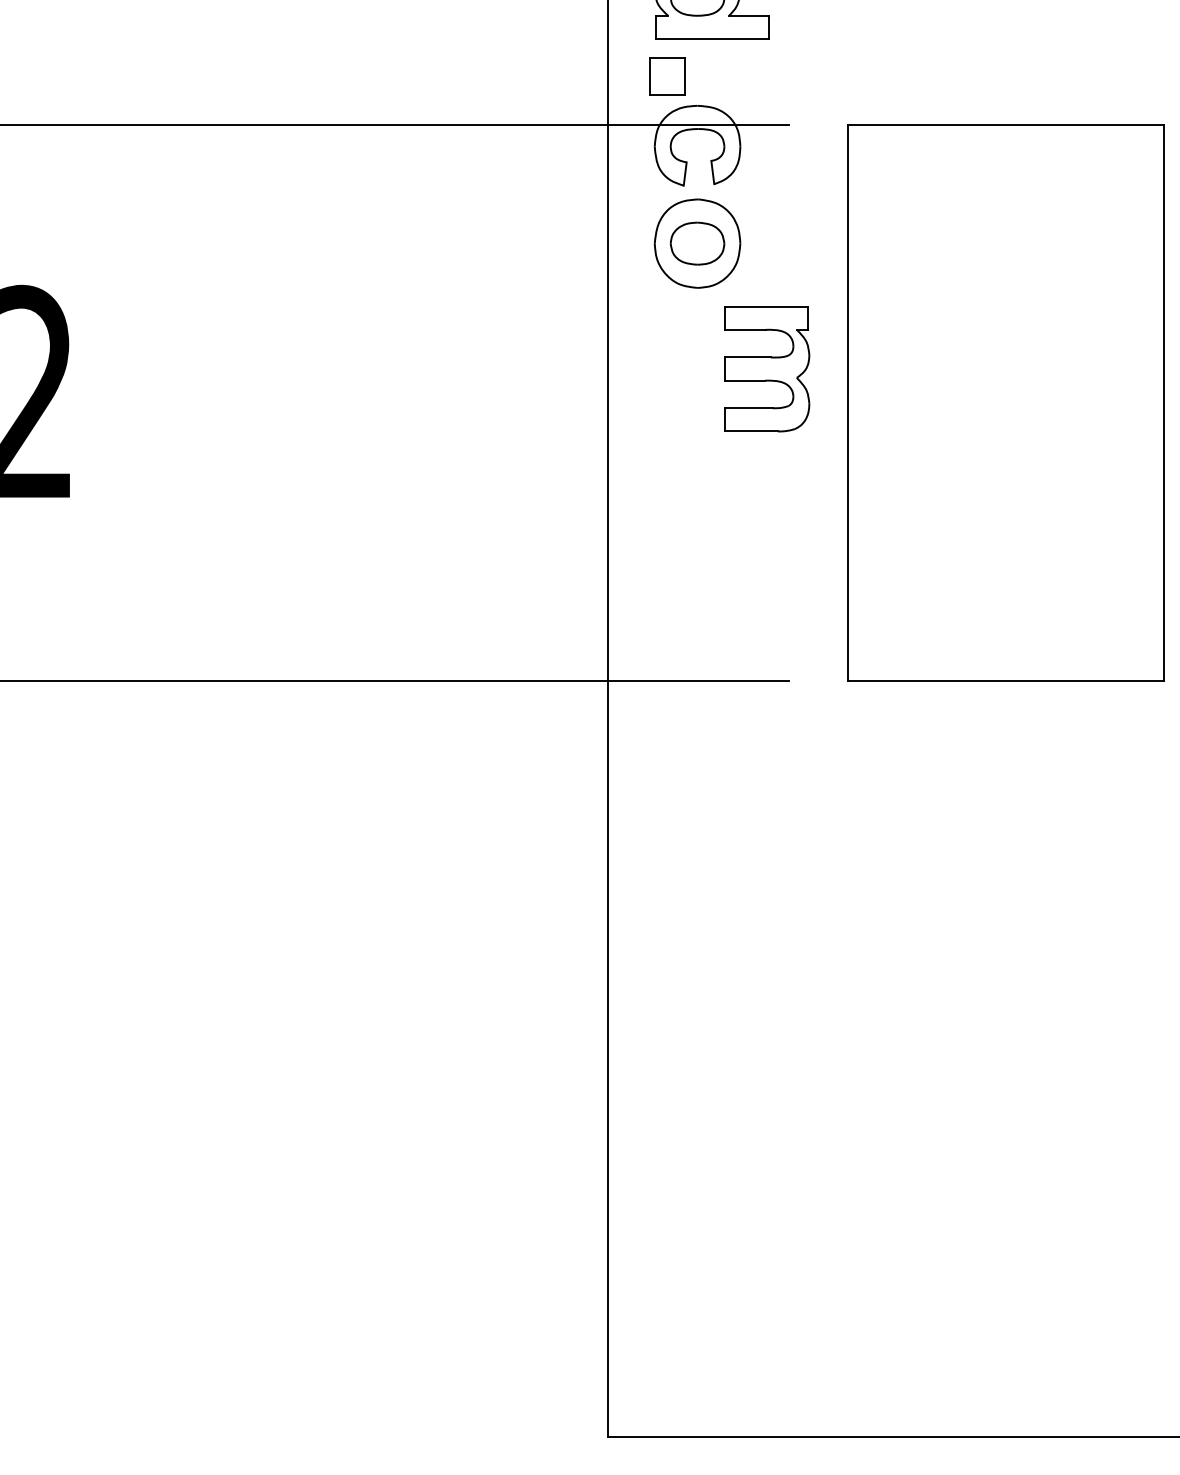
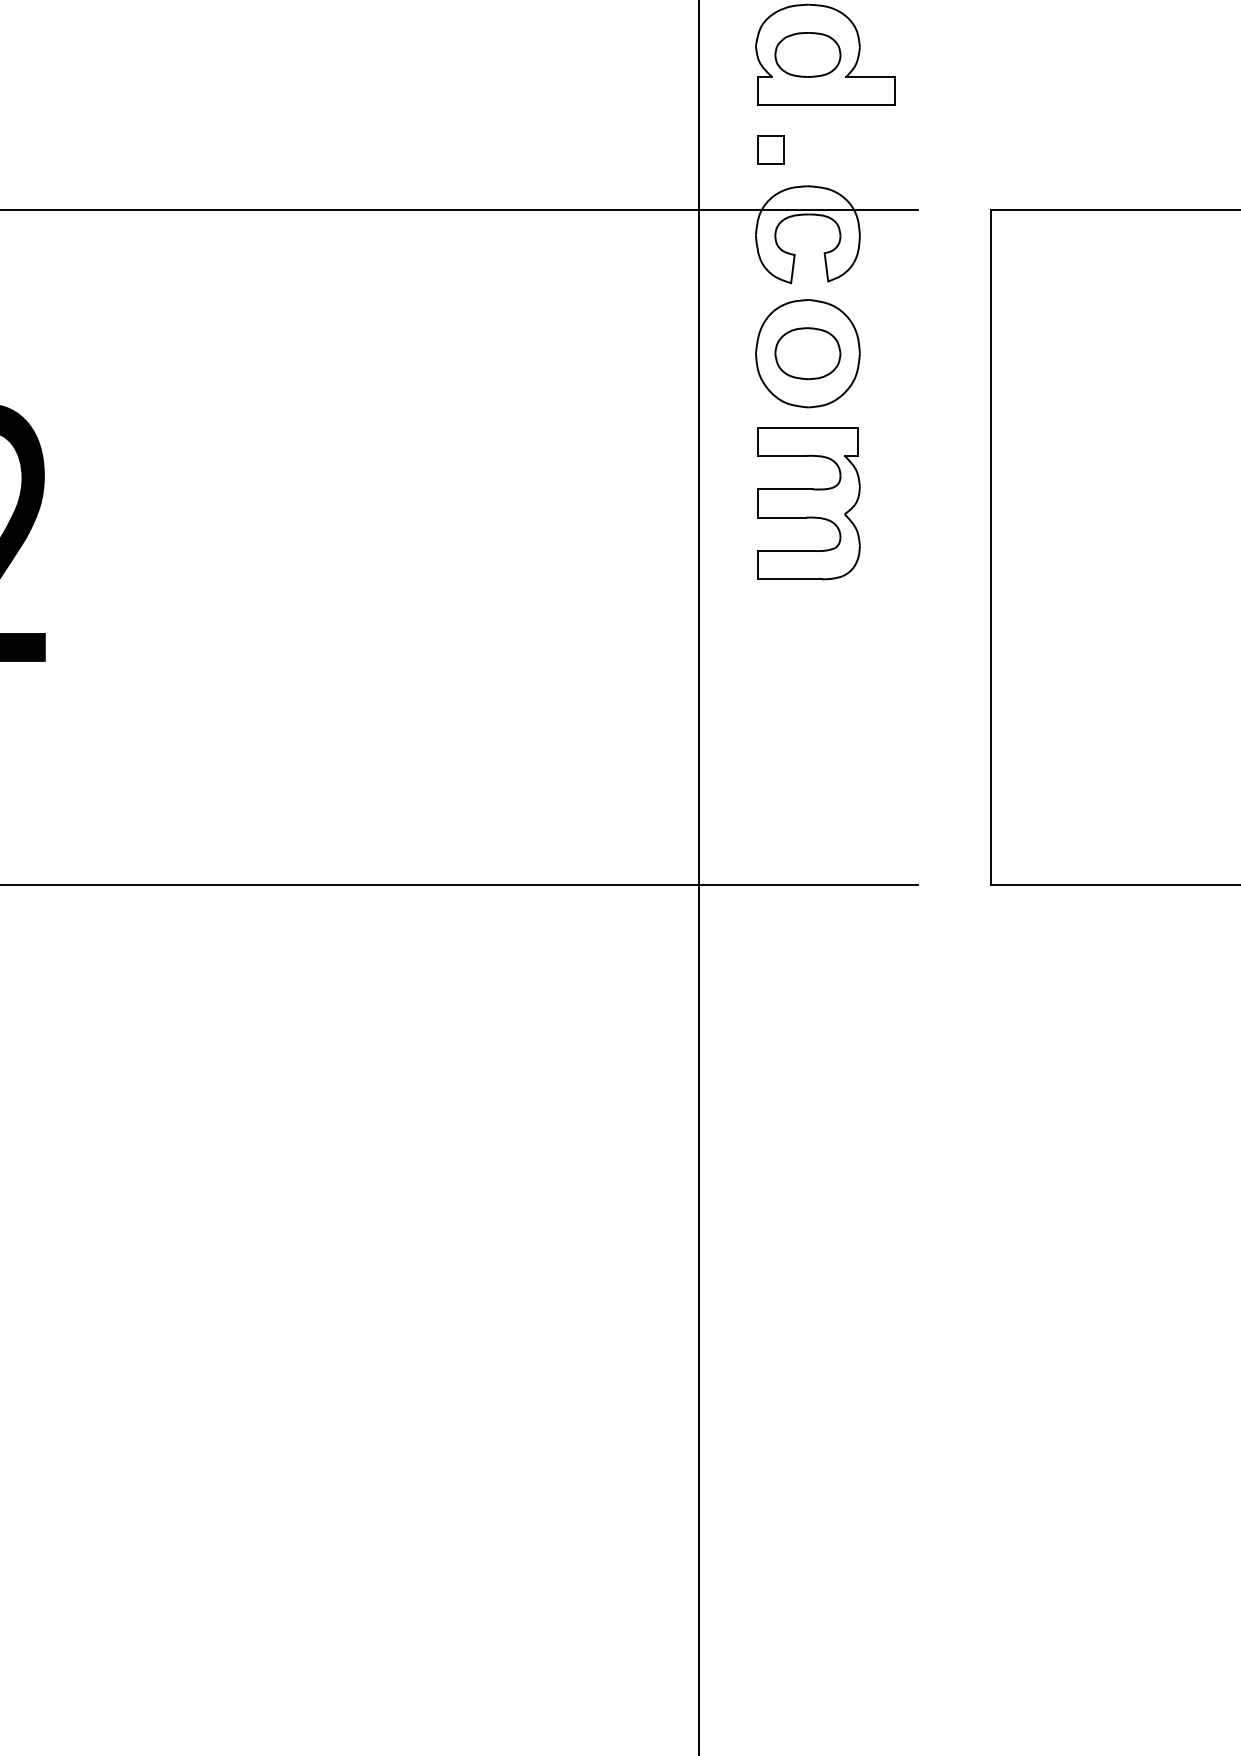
part: (666, 75) -> (770, 149), size x0.62
part: (767, 369) -> (809, 504), moved

